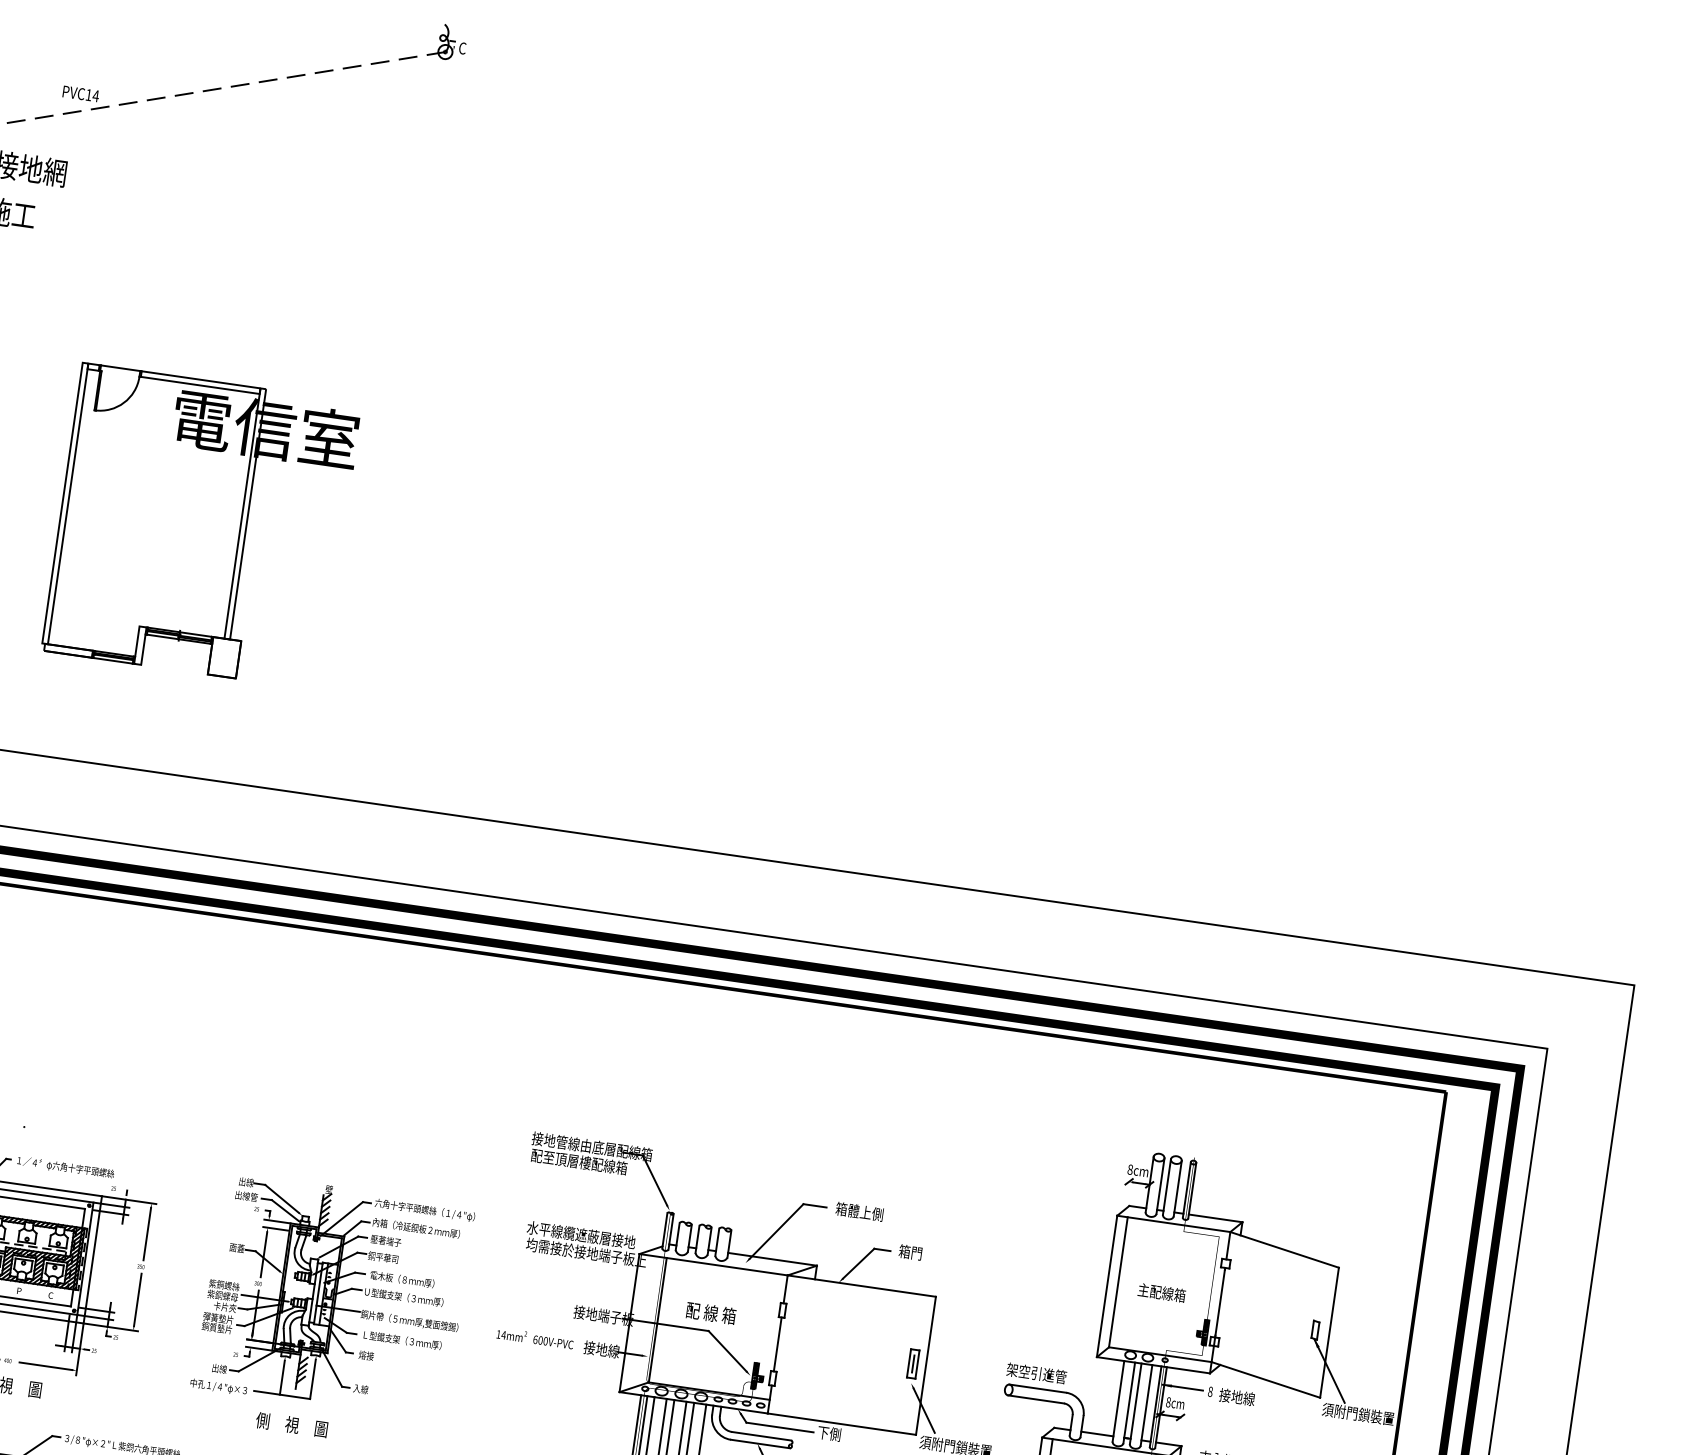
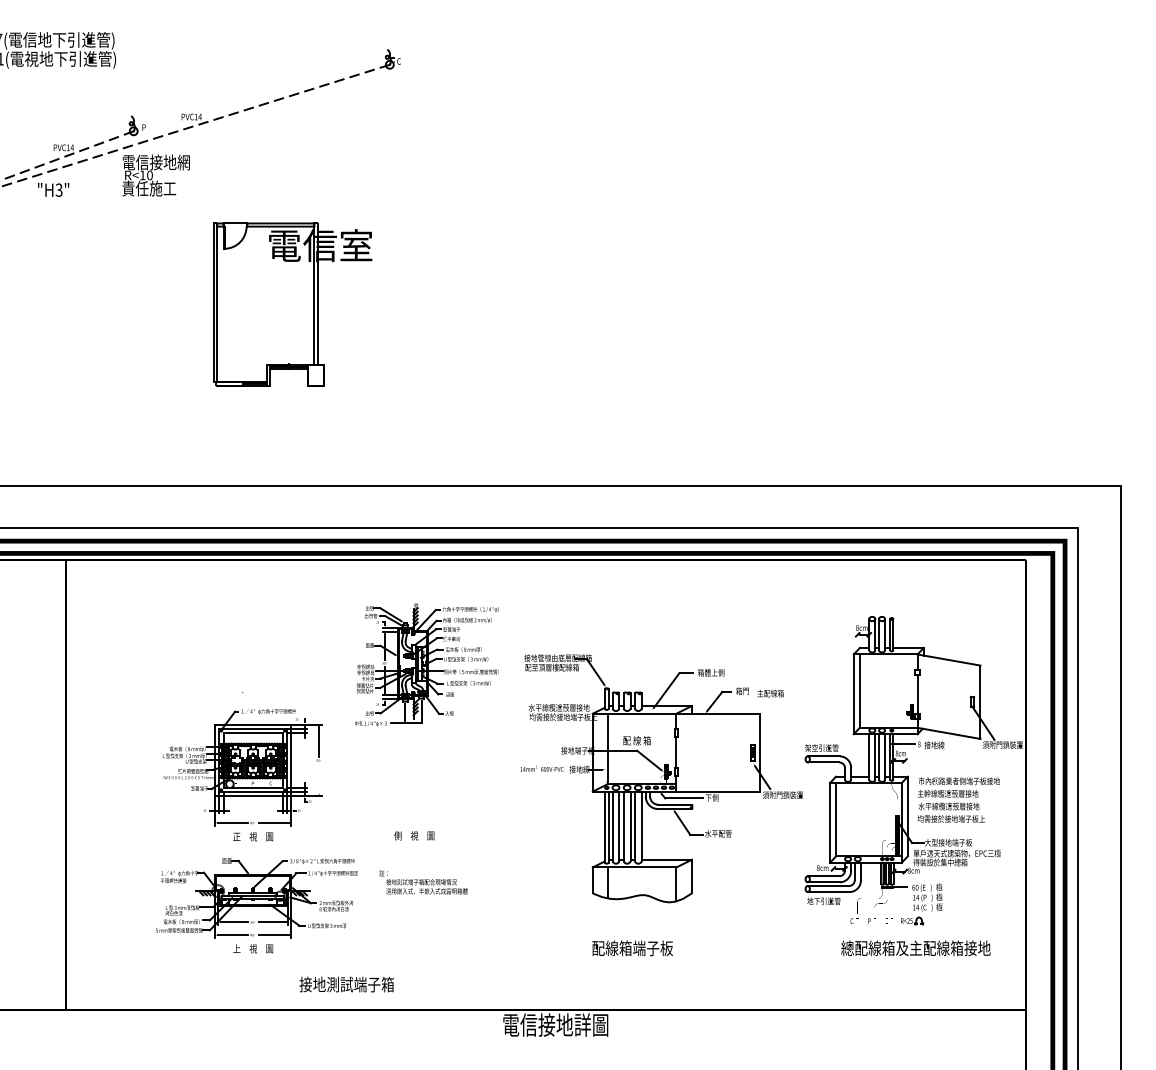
part: (200, 526) -> (292, 304), moved
text: (1161, 1292) -> (770, 693), moved
part: (332, 1296) -> (426, 664), moved
line: (138, 1299) -> (319, 778), removed

